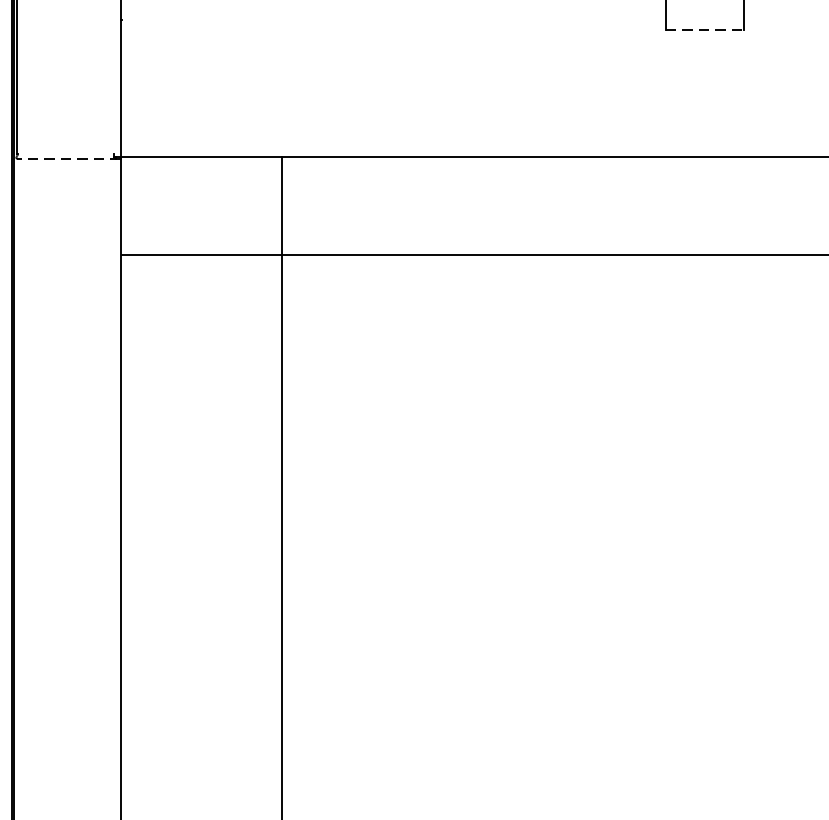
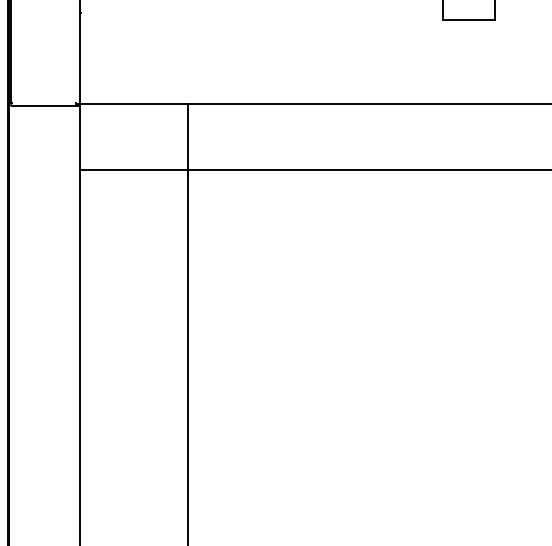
line: (705, 30) -> (469, 20), dashed -> solid
line: (68, 158) -> (45, 105), dashed -> solid

